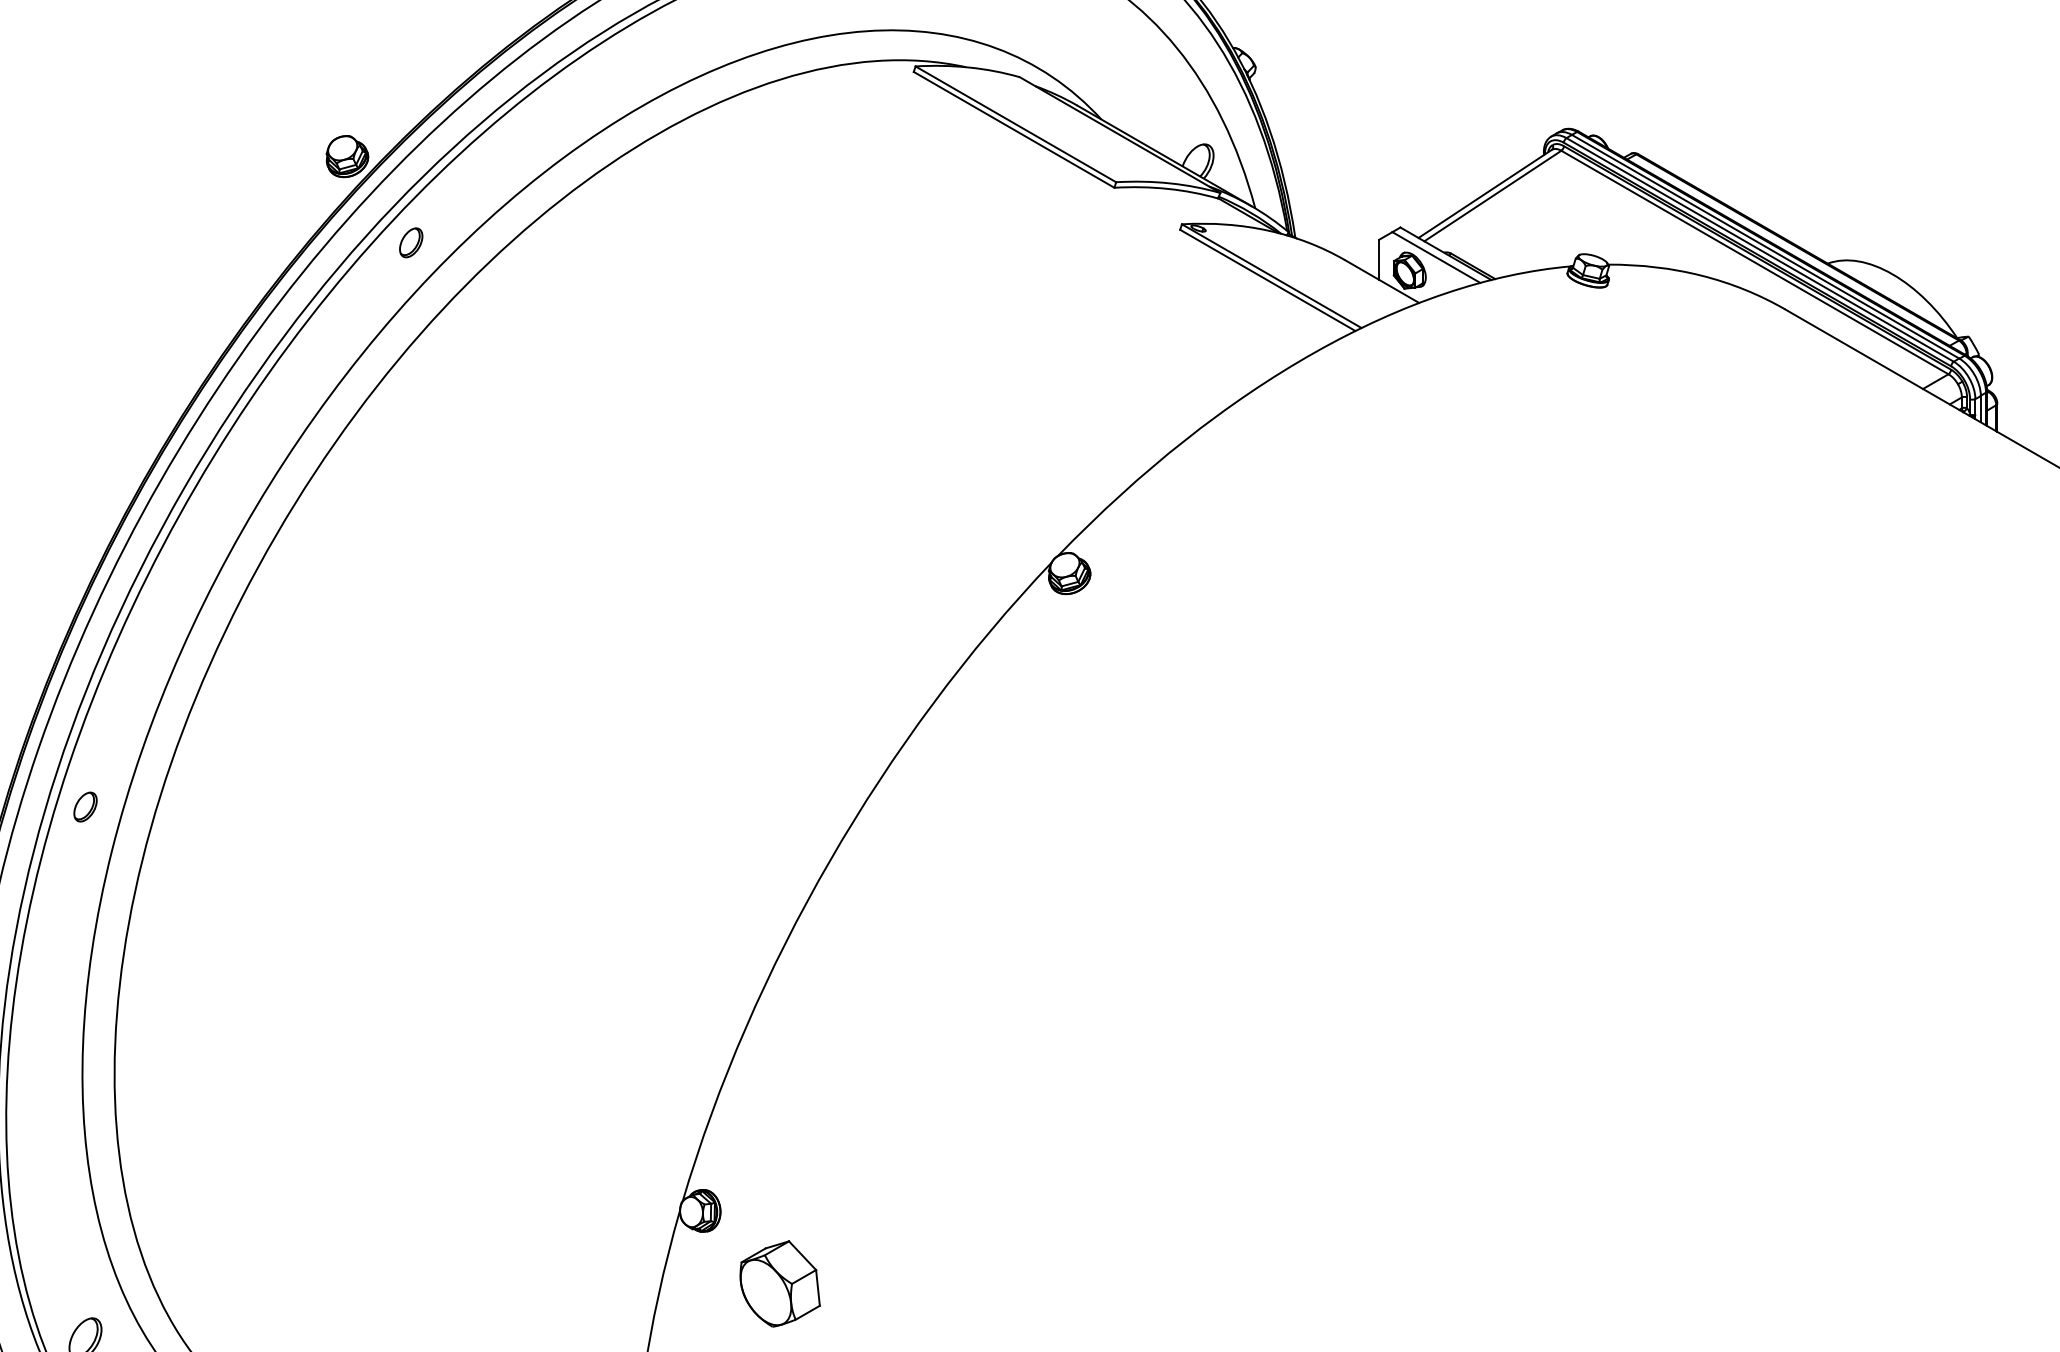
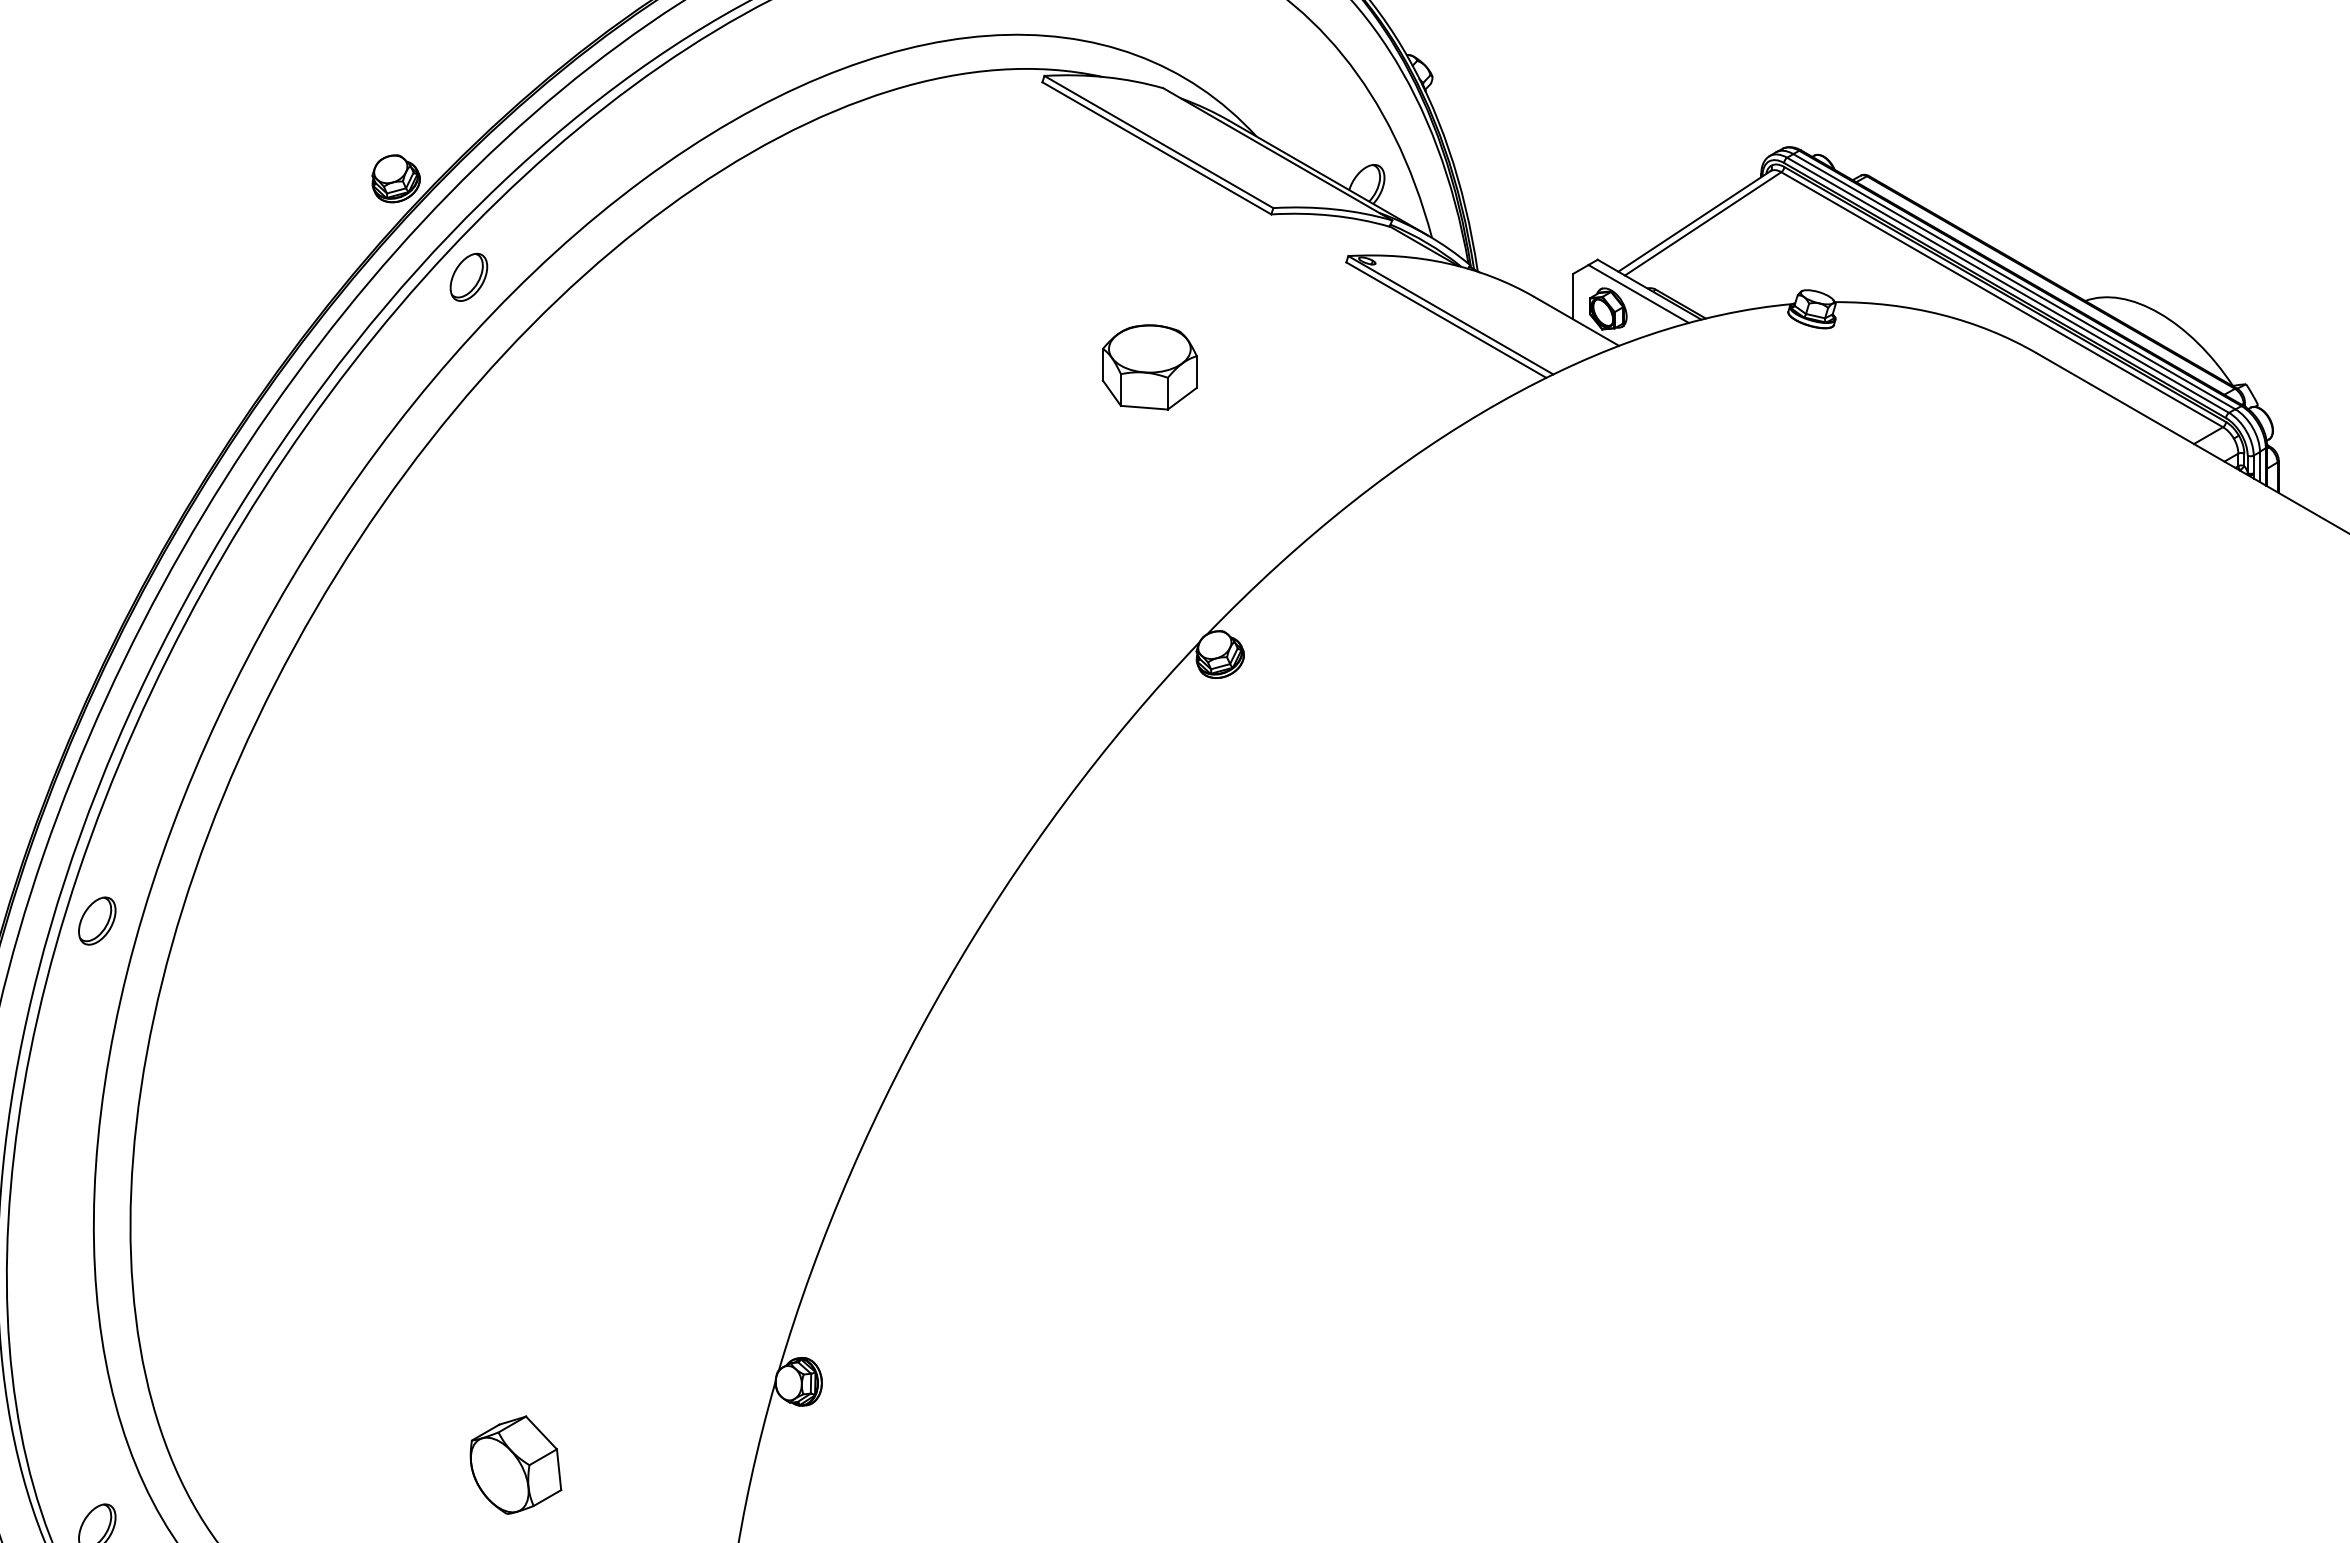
part: (410, 242) -> (468, 276), size x1.43
part: (1007, 321) -> (1149, 367), added
part: (85, 806) -> (97, 920), size x1.43
part: (779, 1283) -> (515, 1464), moved

